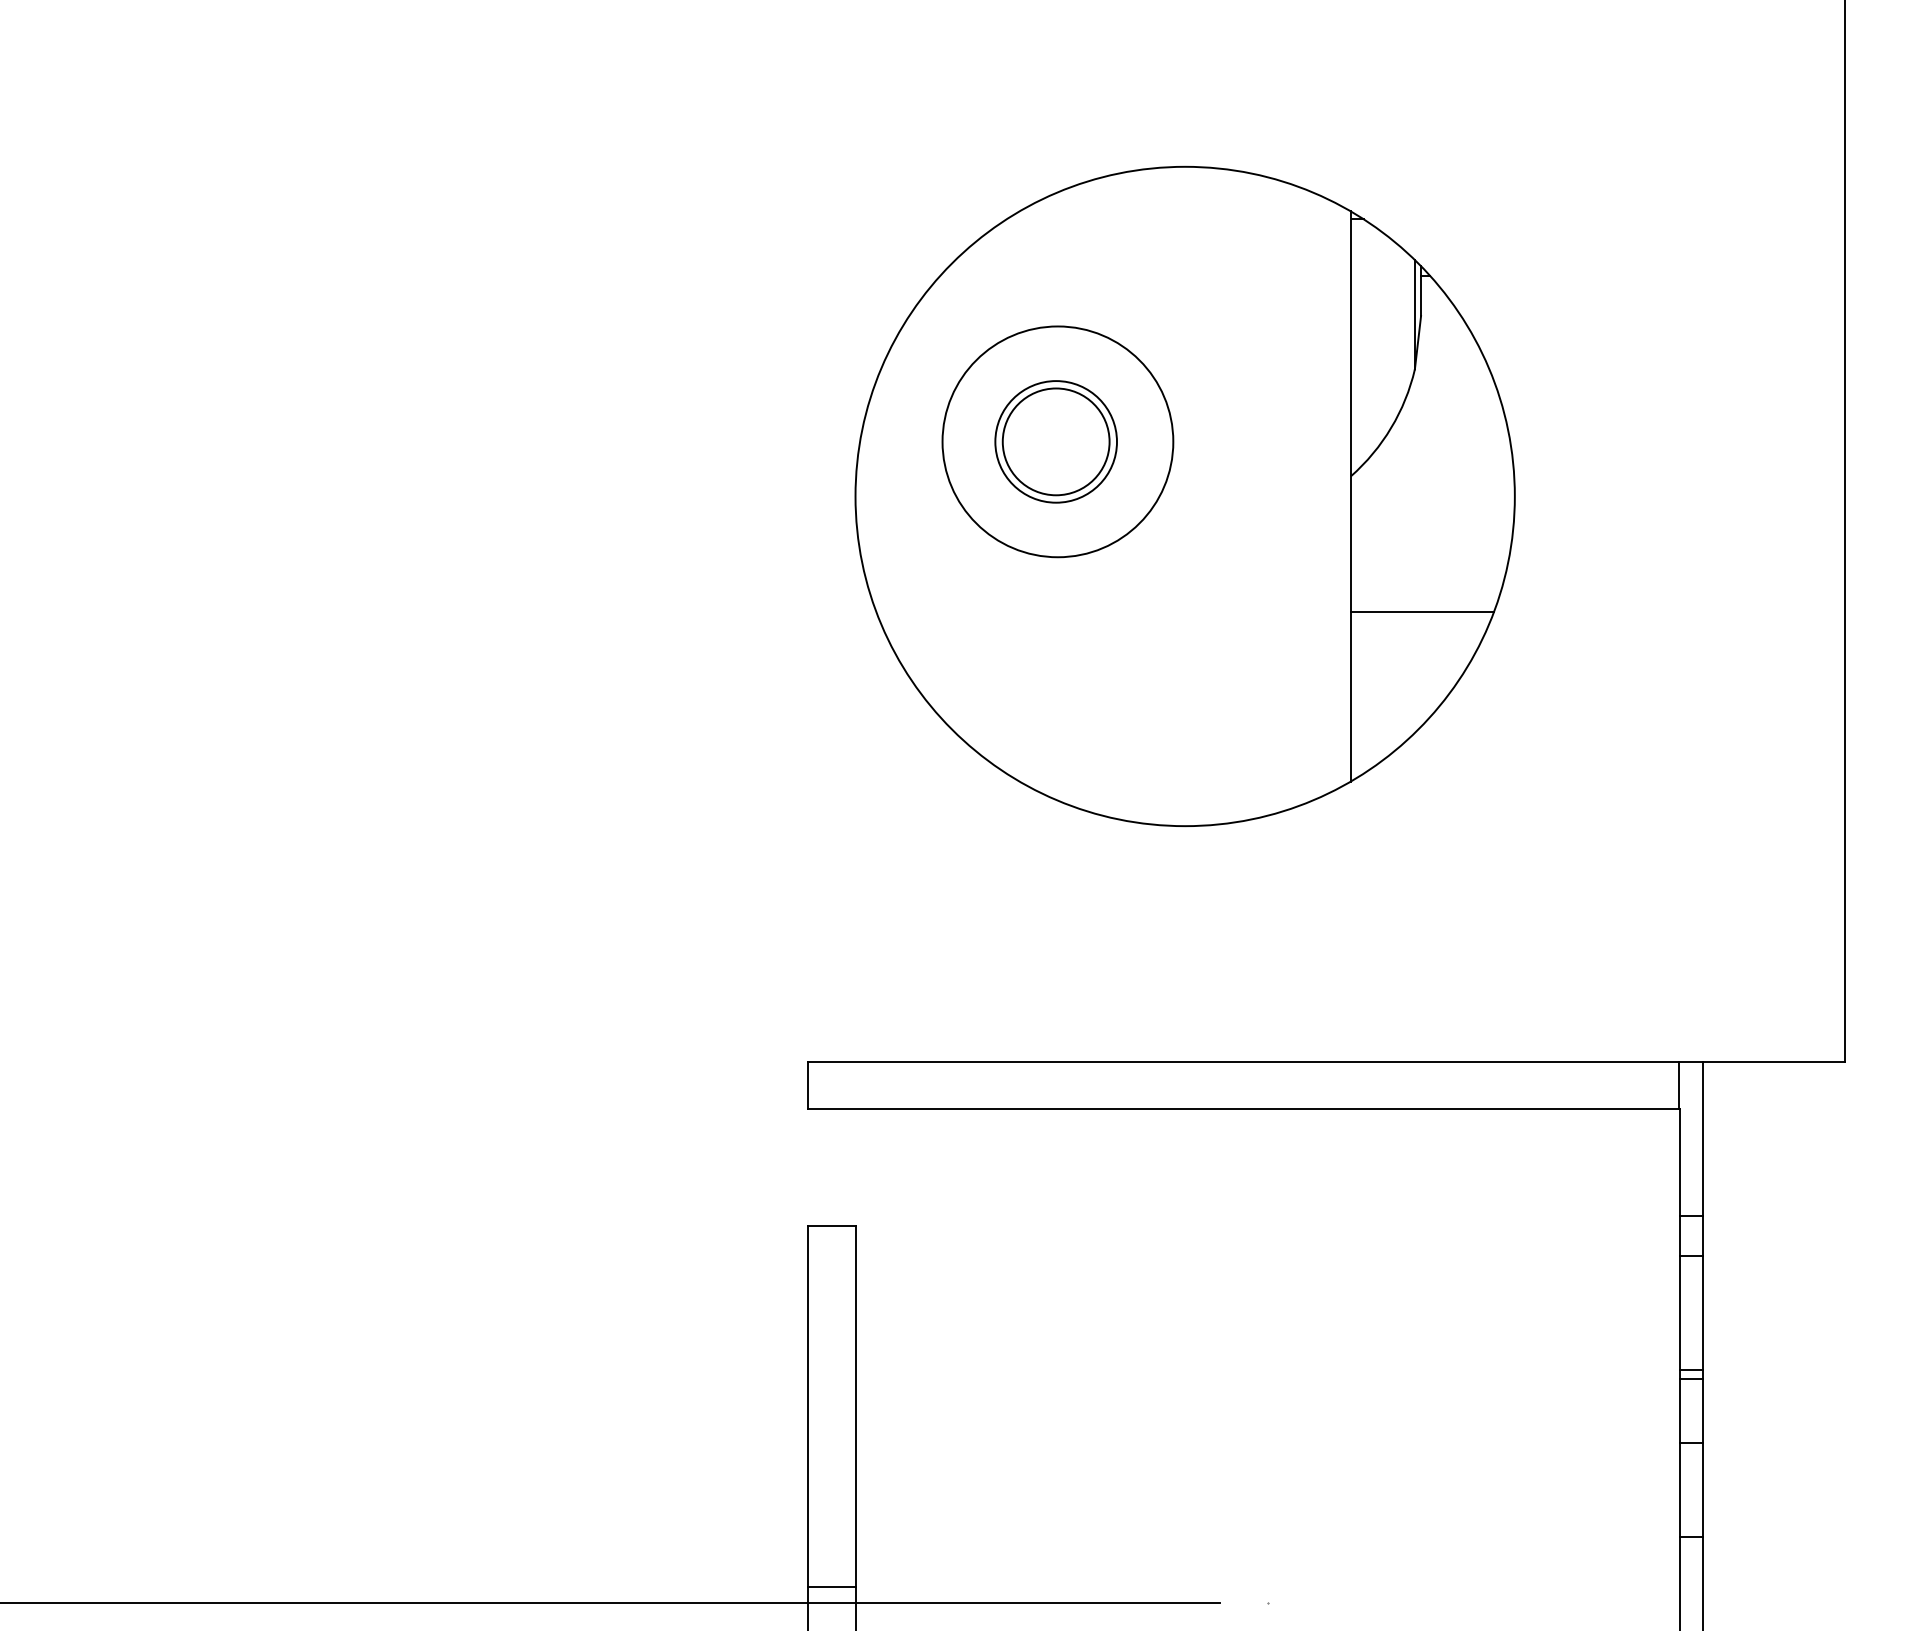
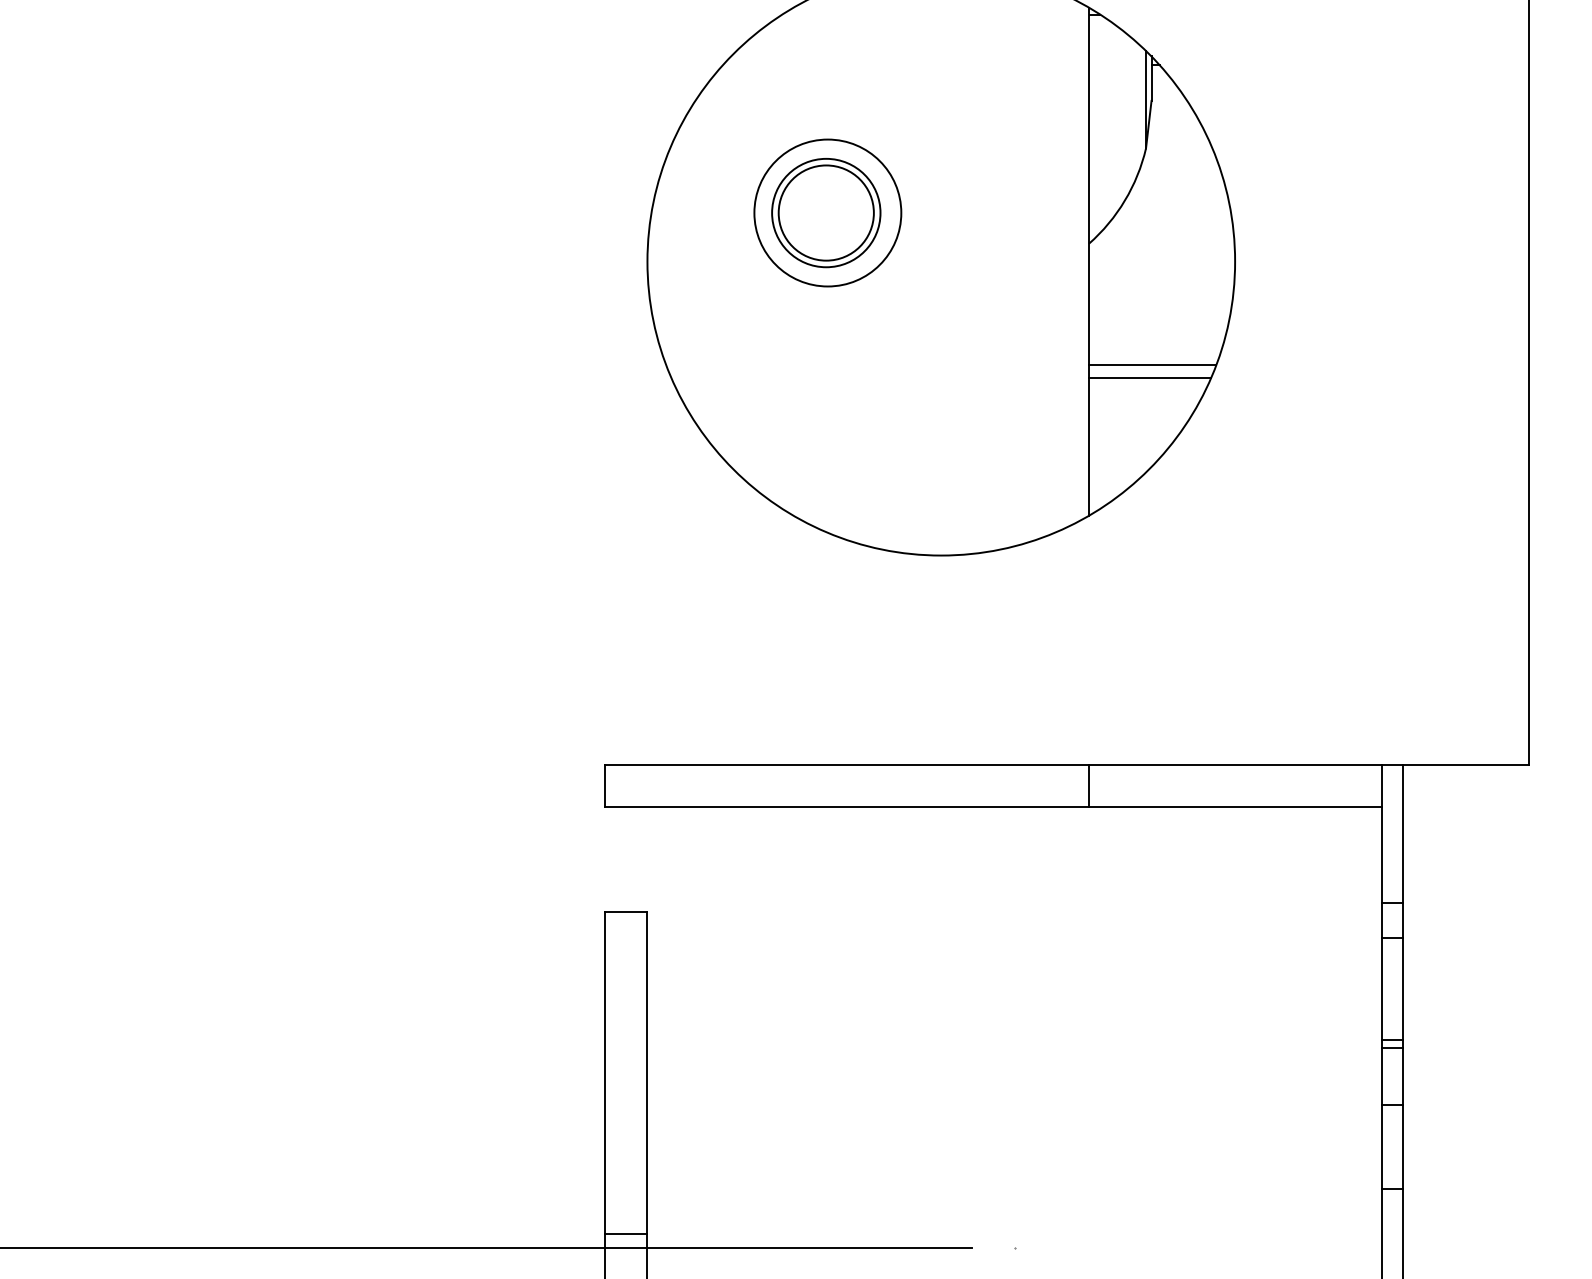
circle: (1057, 441) -> (827, 212), size x0.71
line: (1418, 627) -> (1149, 378), added
line: (1350, 1084) -> (1088, 785), added

